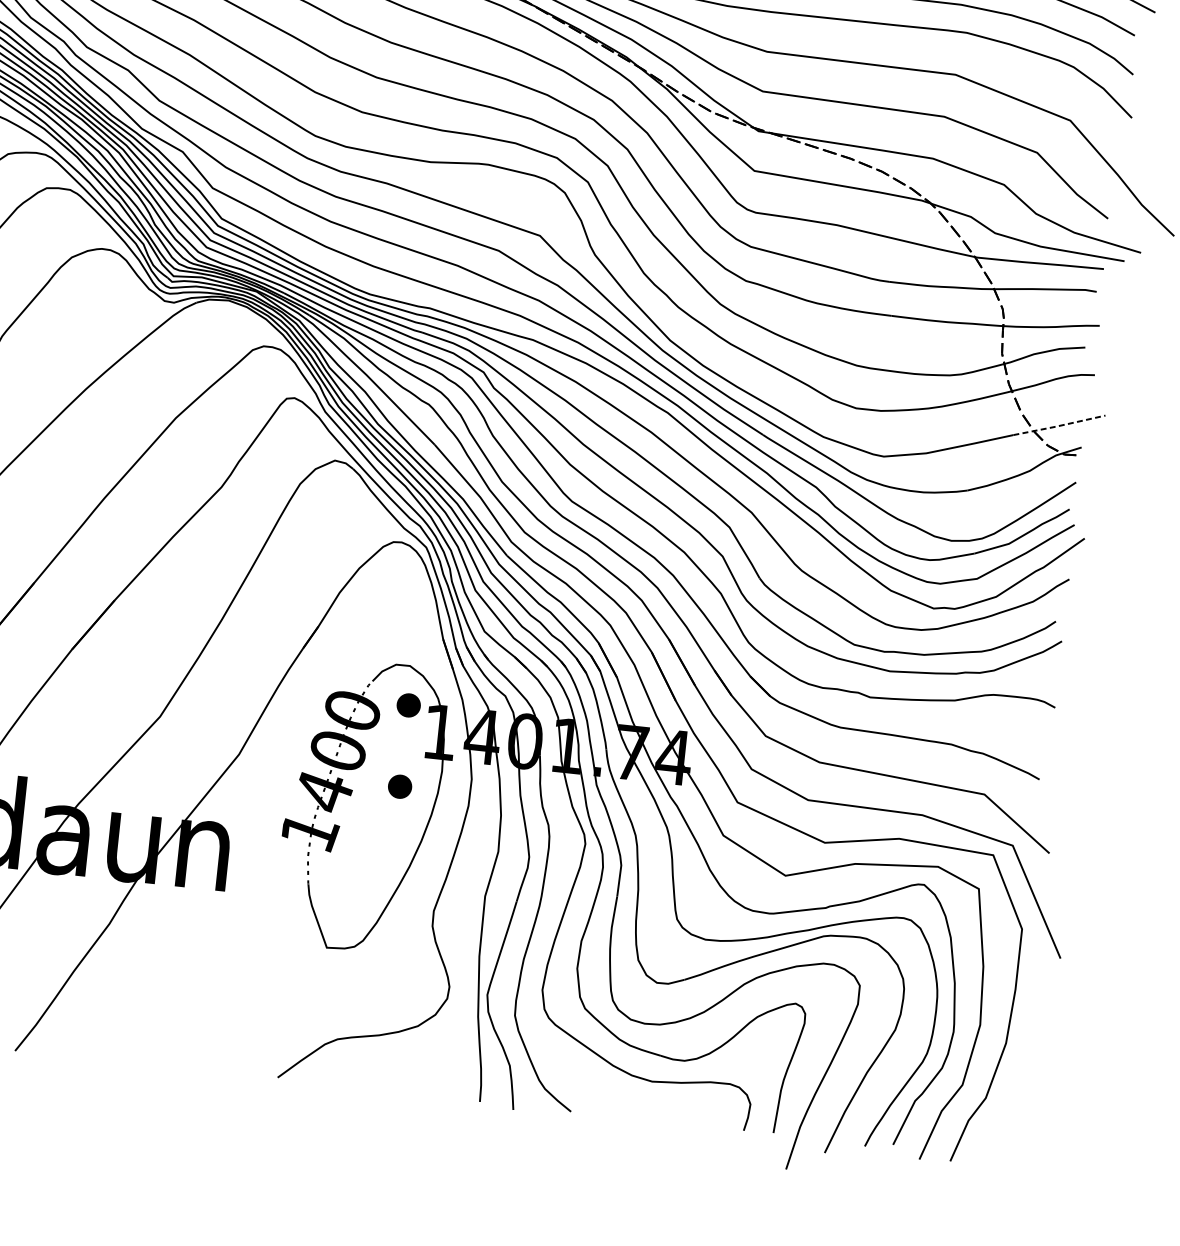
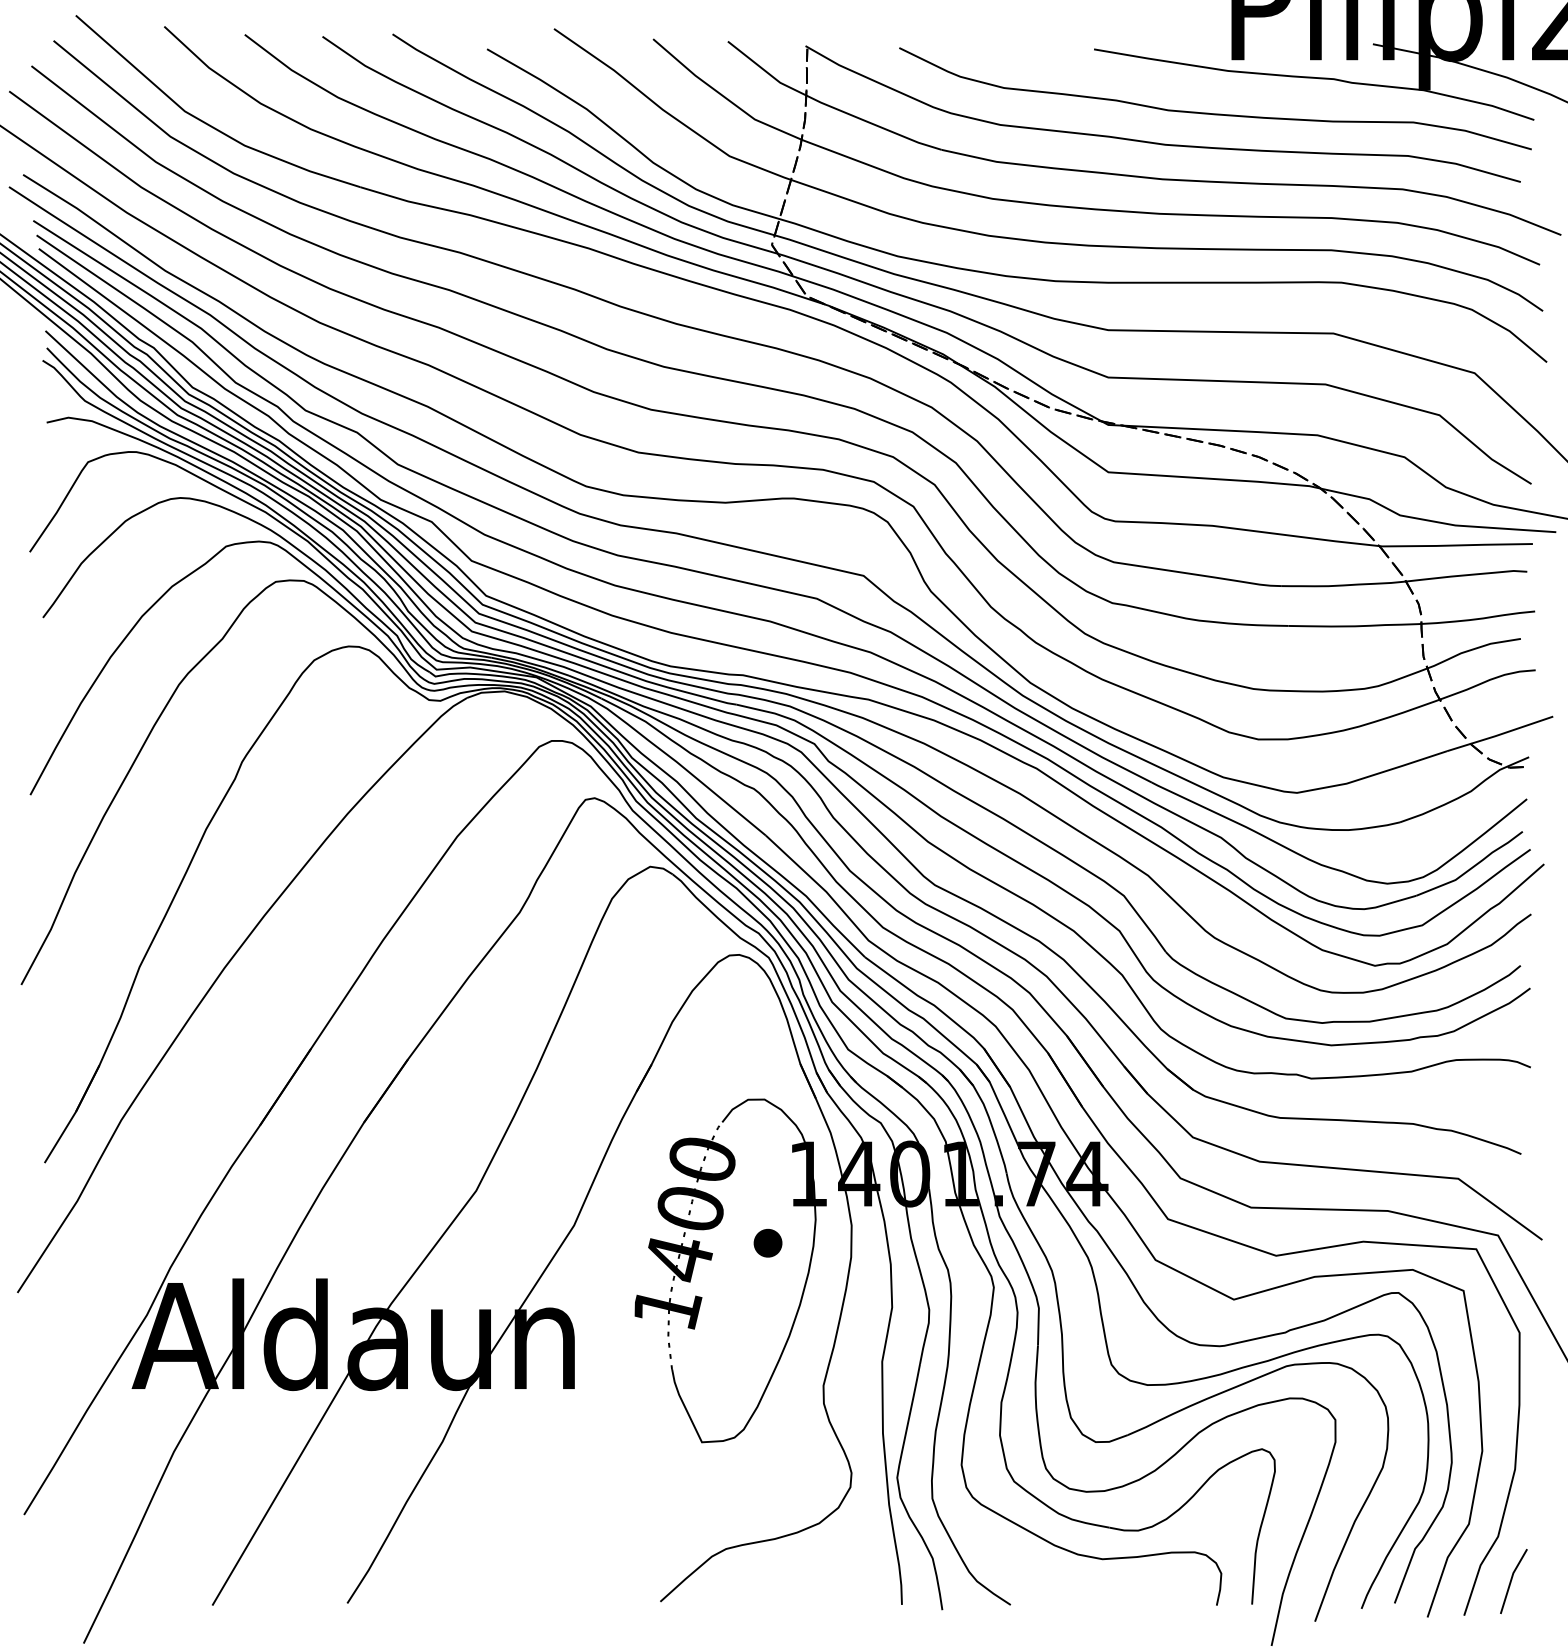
line: (1058, 425) -> (1499, 734), dashed -> solid
part: (408, 705) -> (767, 1146), removed
line: (993, 1136) -> (1511, 1581), added

